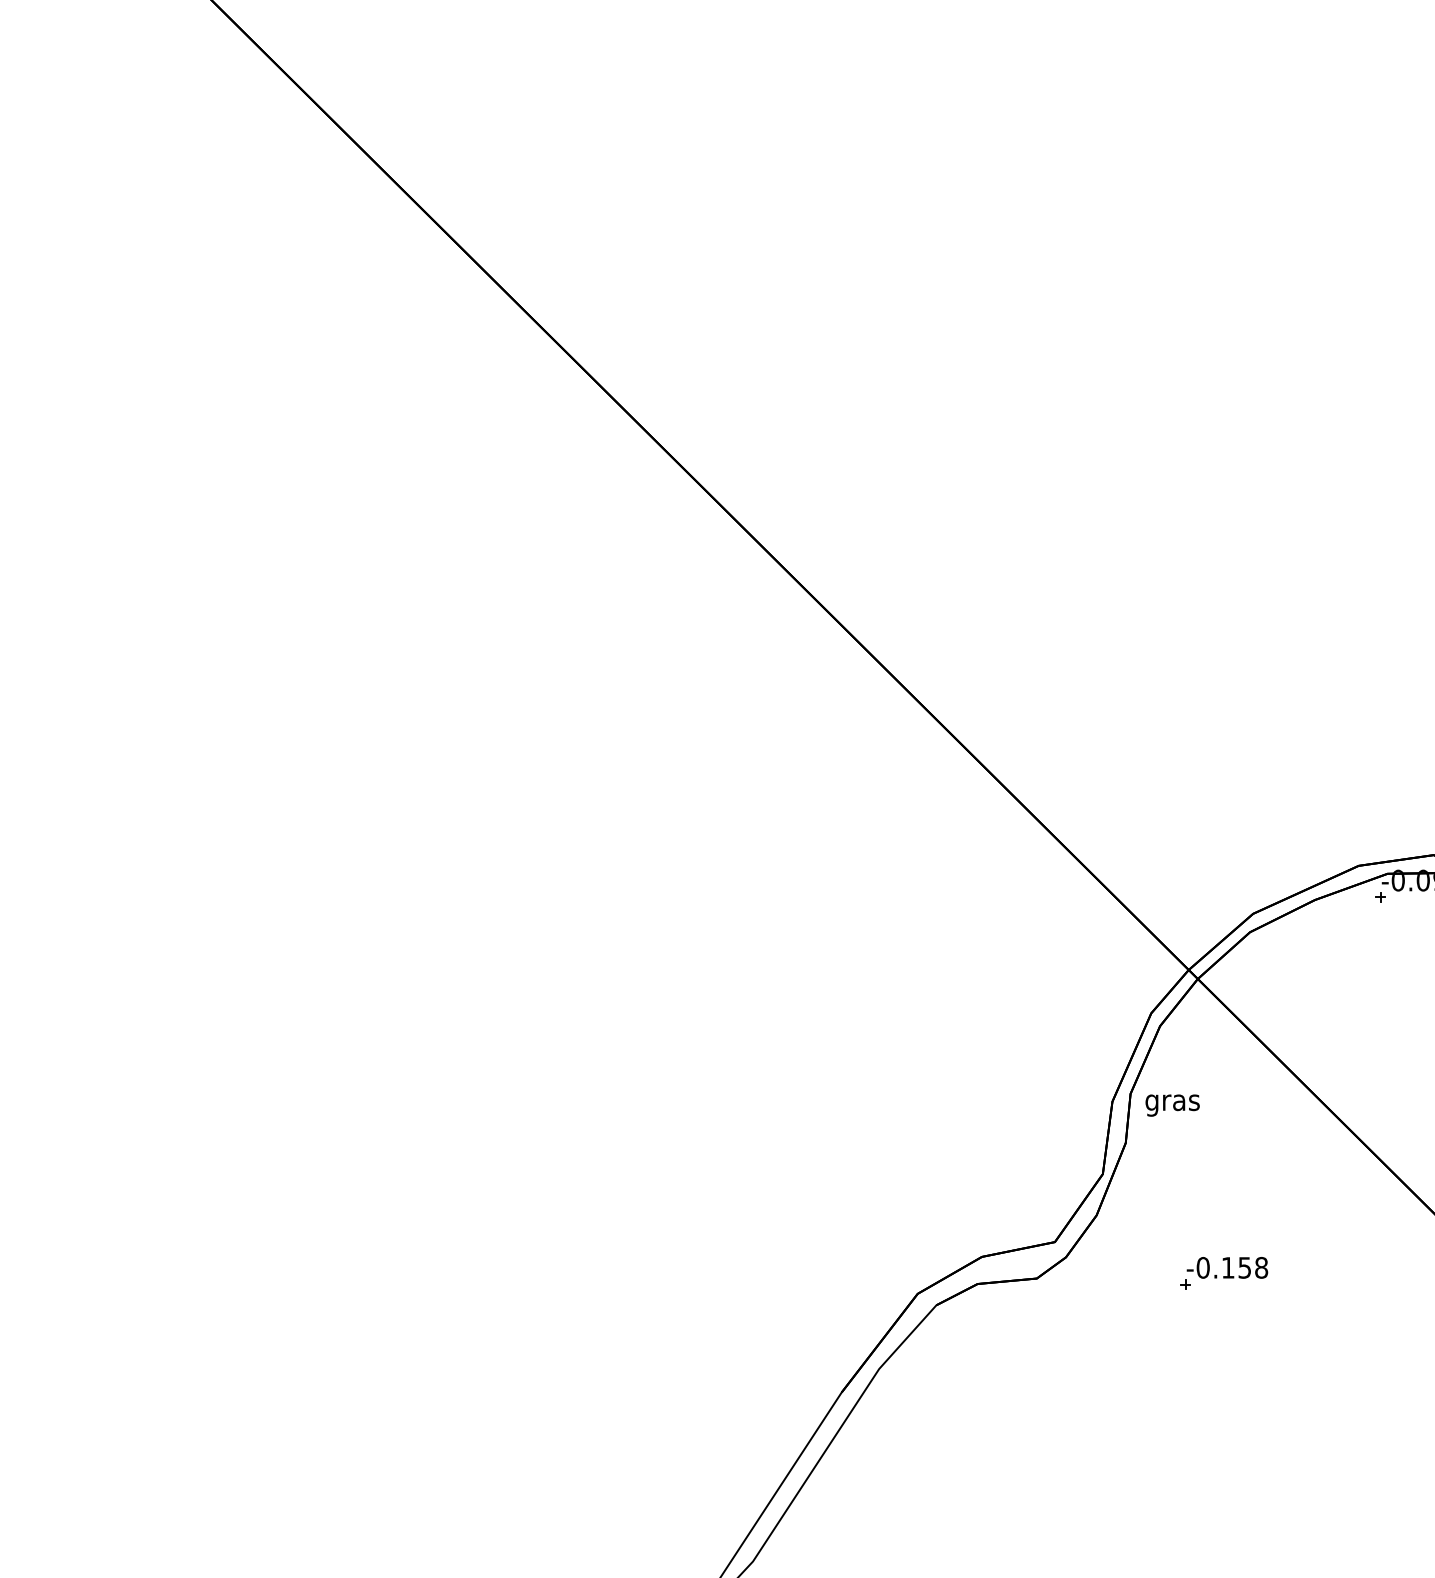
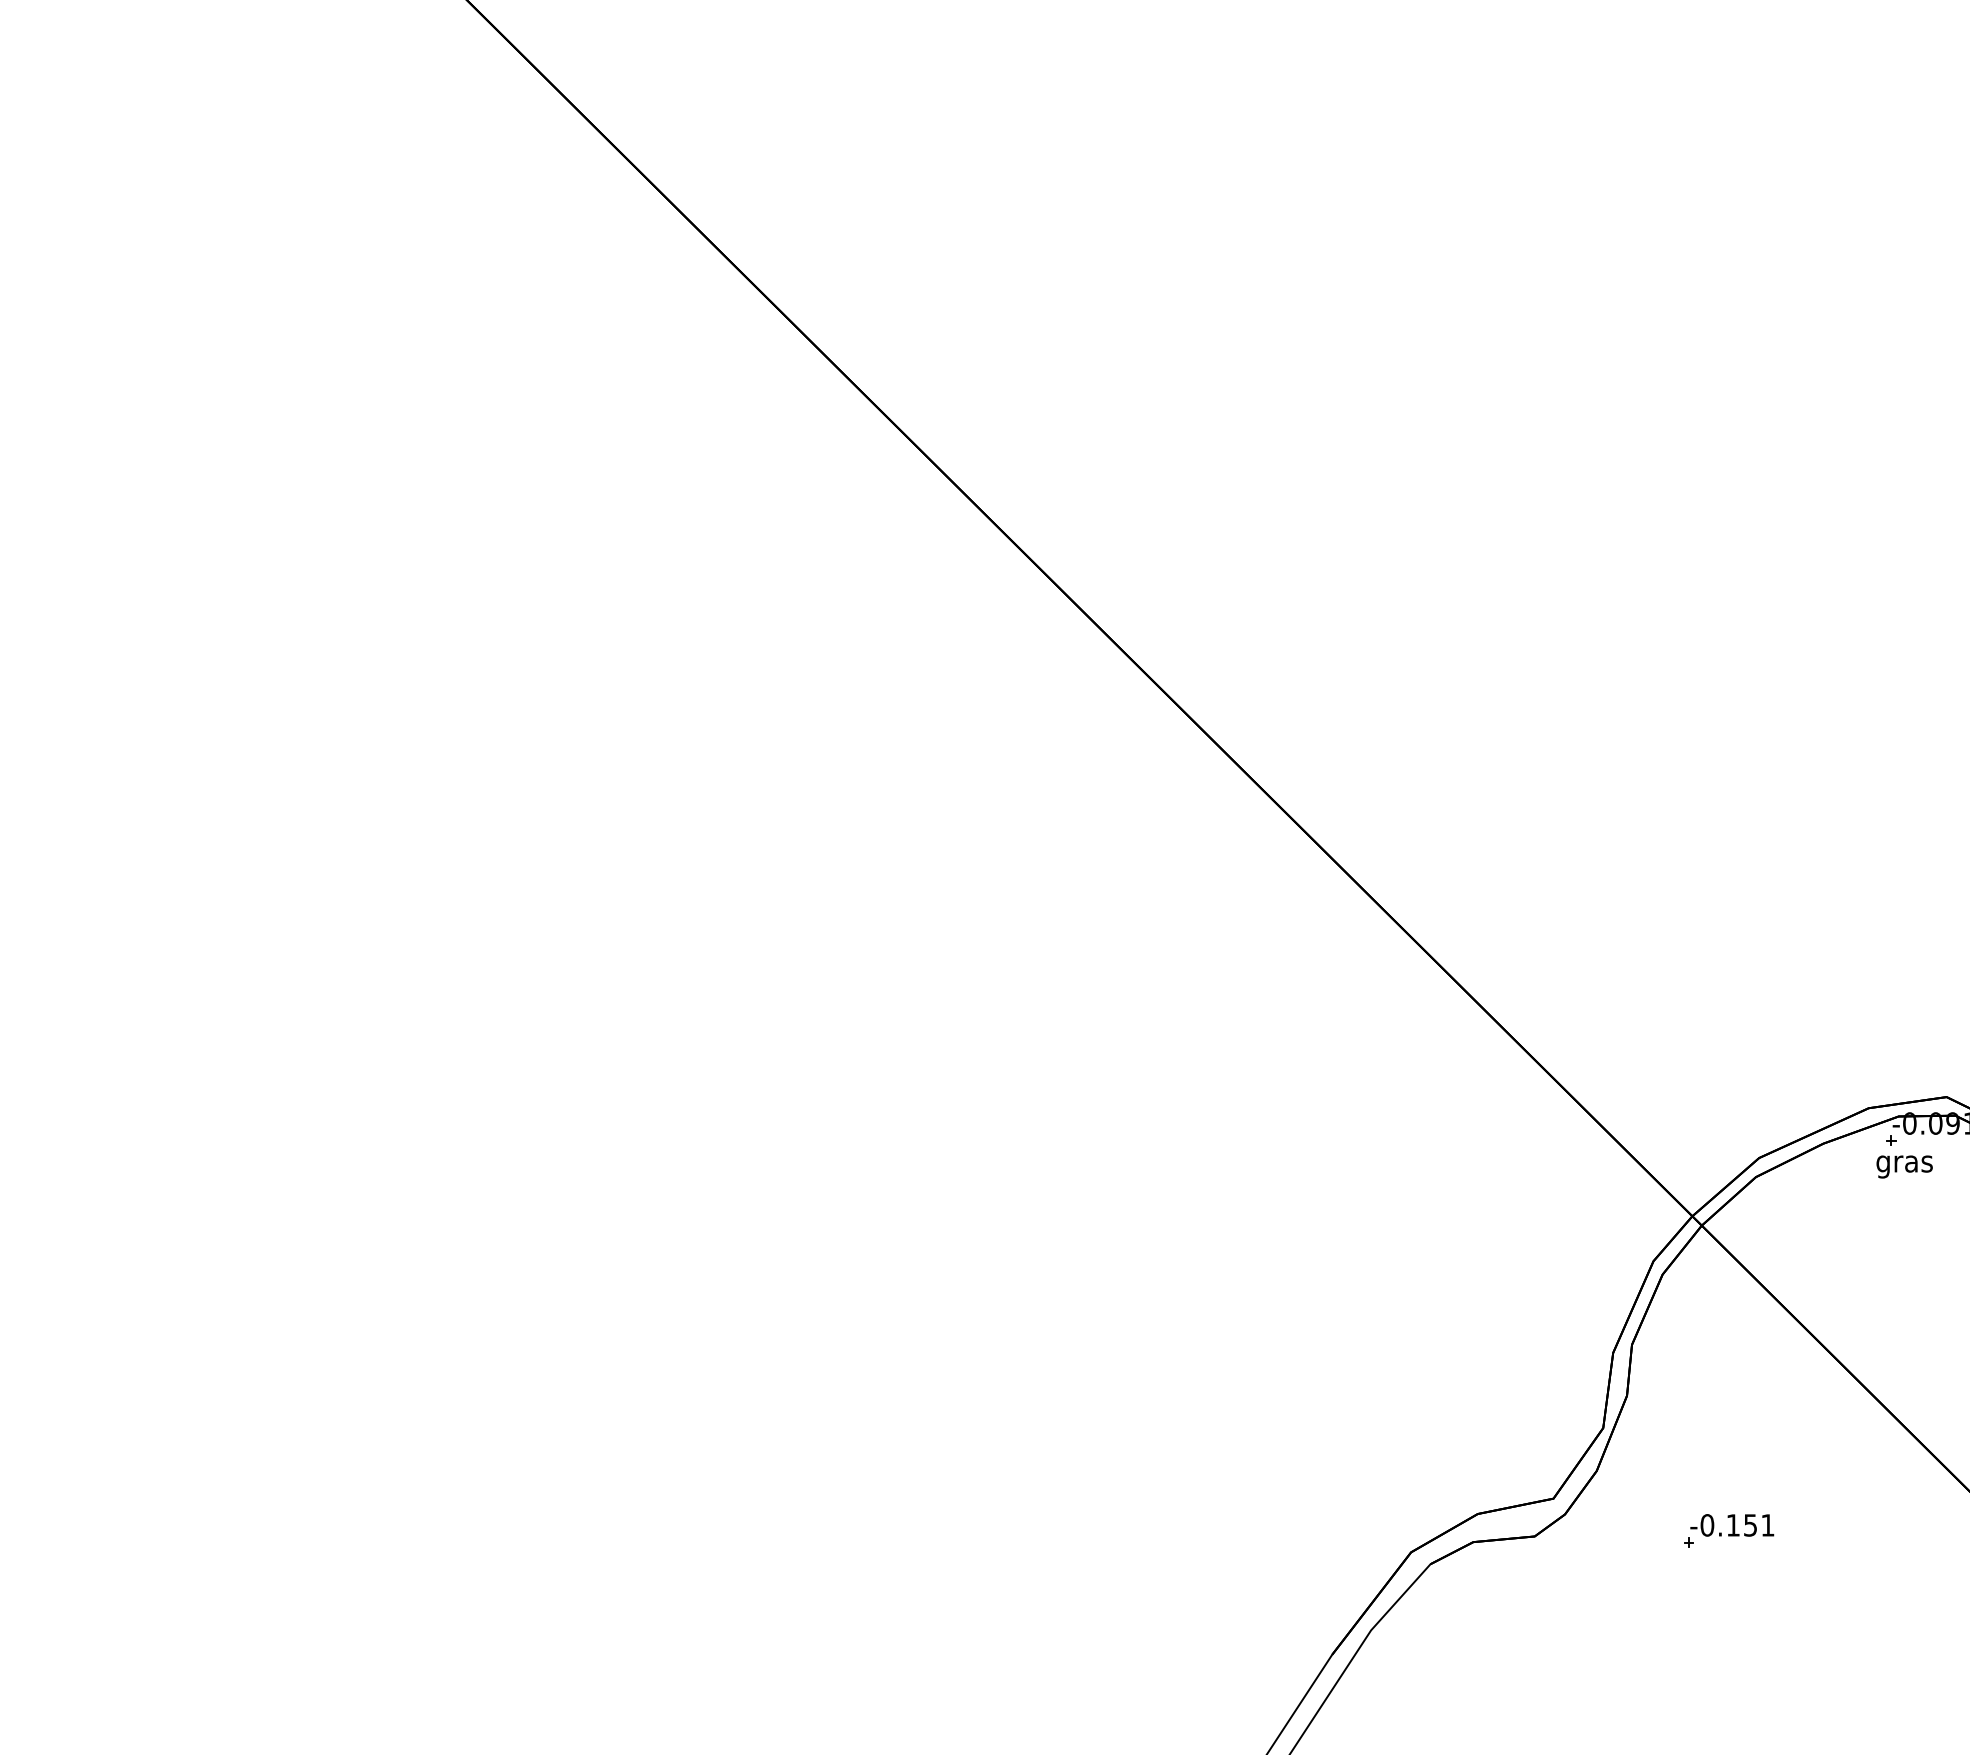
text: (1172, 1105) -> (1904, 1166), moved
text: (1261, 1267) -> (1767, 1525), -0.158 -> -0.151

